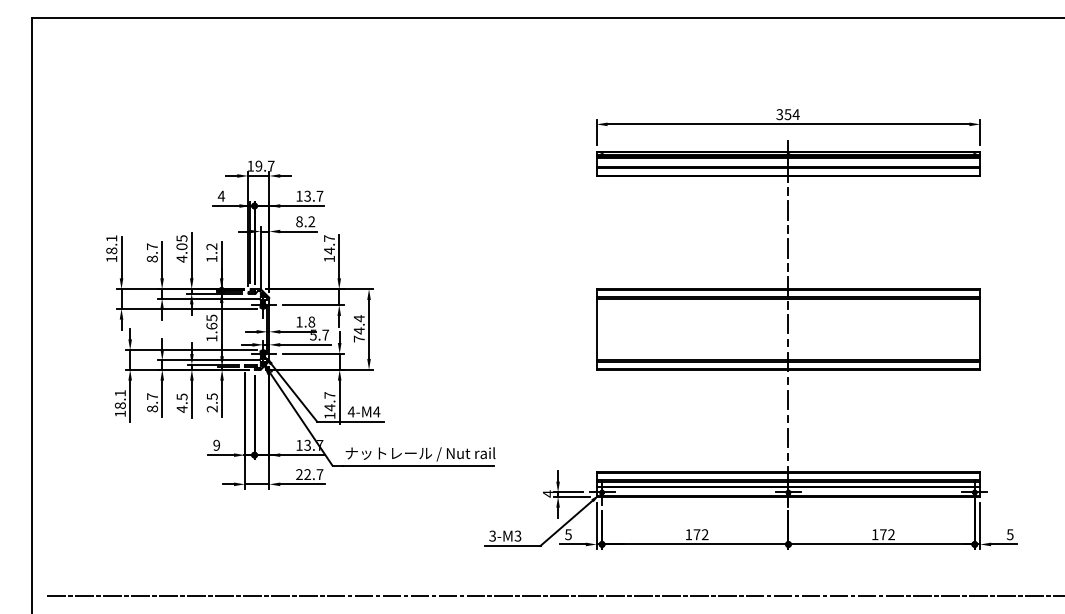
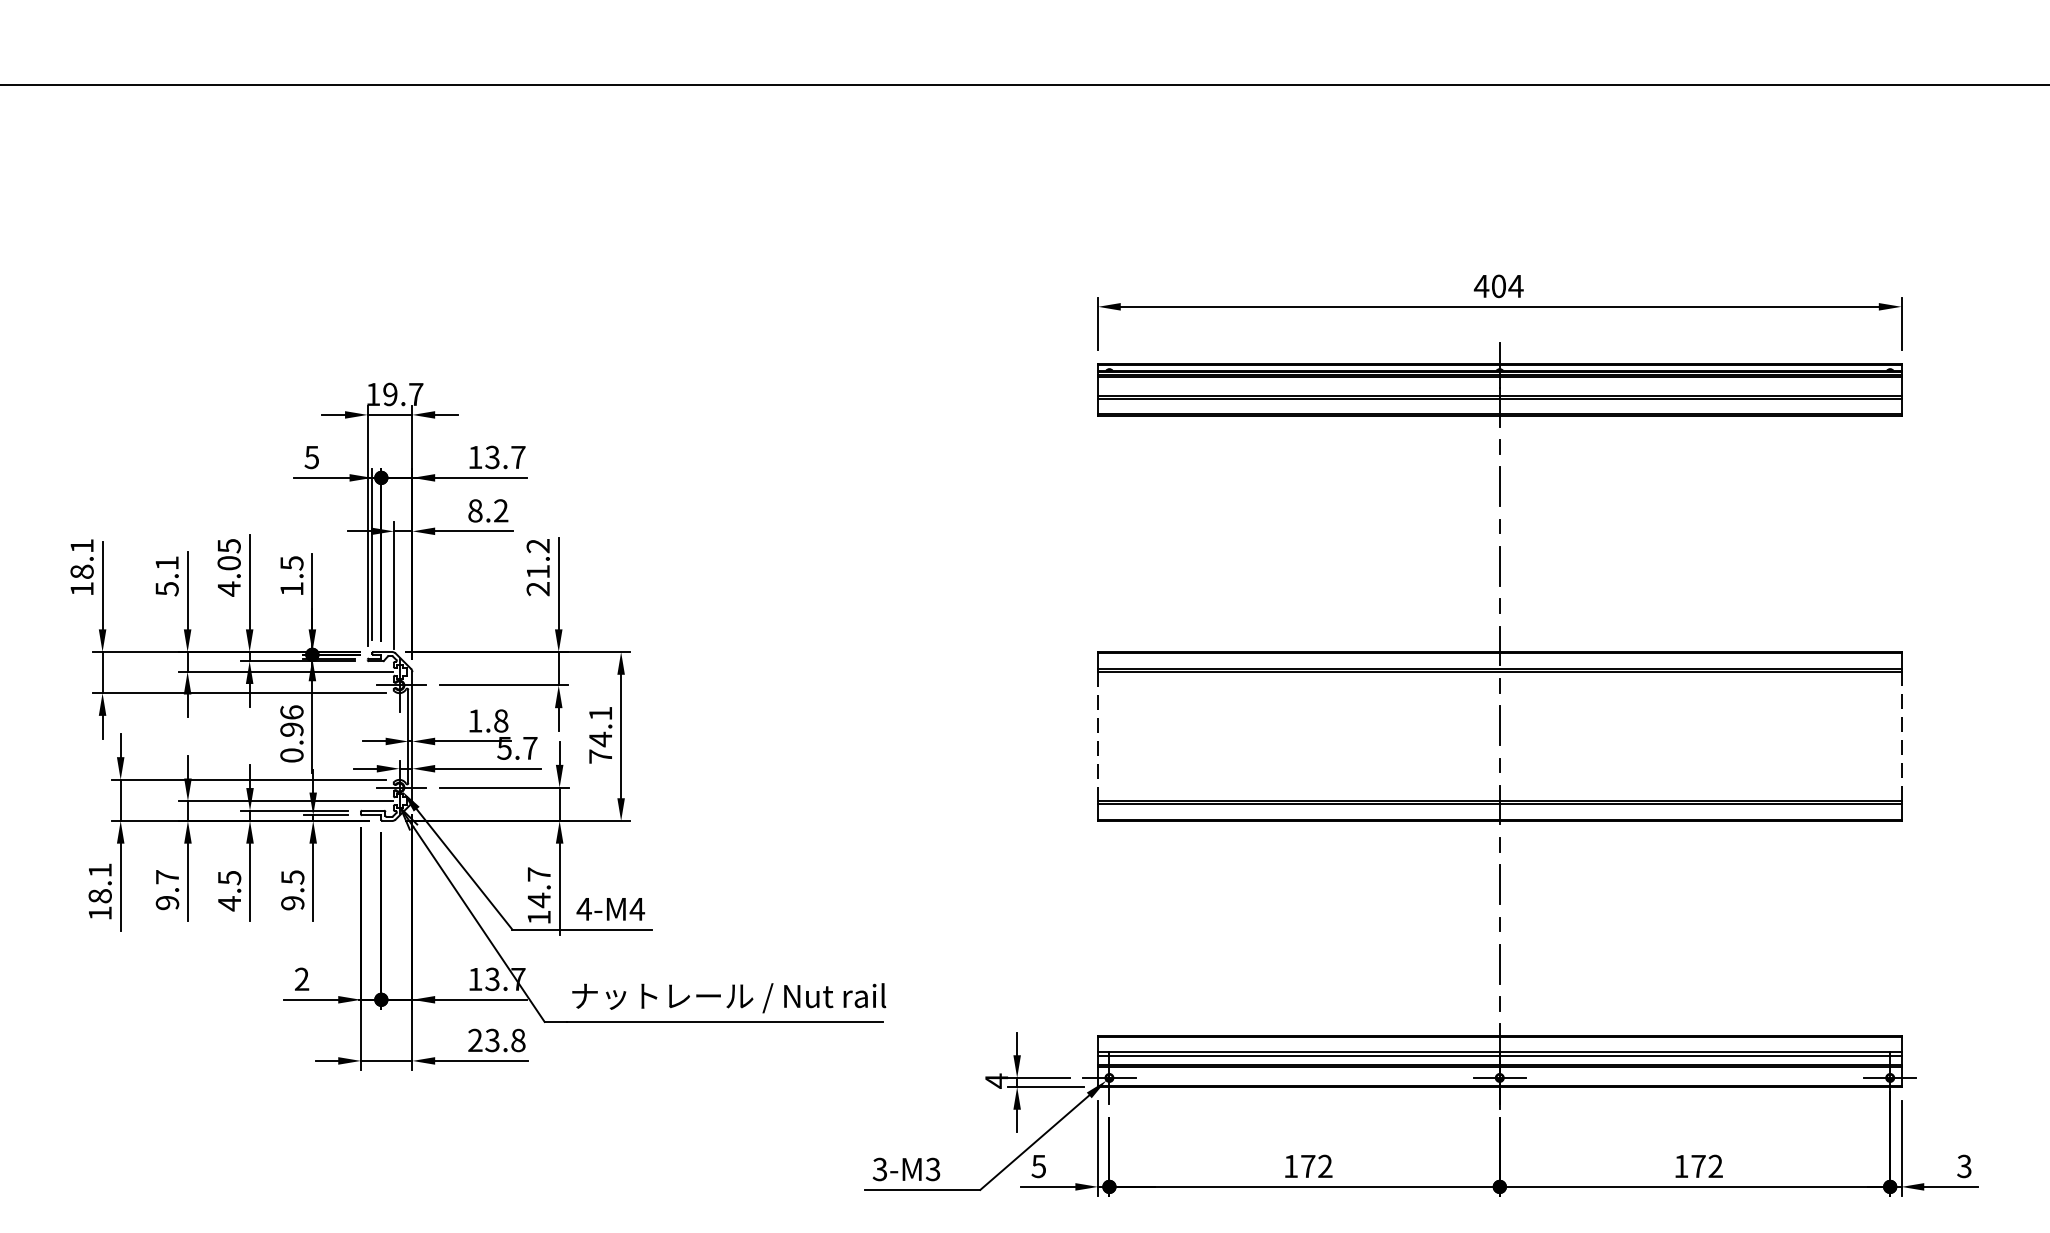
text: (783, 114) -> (1489, 286), 354 -> 404
text: (221, 195) -> (312, 455), 4 -> 5
text: (211, 246) -> (291, 562), 1.2 -> 1.5
text: (329, 248) -> (538, 566), 14.7 -> 21.2
text: (151, 252) -> (165, 575), 8.7 -> 5.1
text: (359, 318) -> (601, 713), 74.4 -> 74.1
text: (211, 327) -> (291, 732), 1.65 -> 0.96
line: (596, 329) -> (1097, 736), solid -> dashed
line: (980, 329) -> (1902, 736), solid -> dashed
text: (152, 408) -> (167, 902), 8.7 -> 9.7
text: (212, 408) -> (293, 902), 2.5 -> 9.5
text: (216, 445) -> (301, 979), 9 -> 2
text: (313, 474) -> (504, 1040), 22.7 -> 23.8
text: (1010, 534) -> (1964, 1166), 5 -> 3

